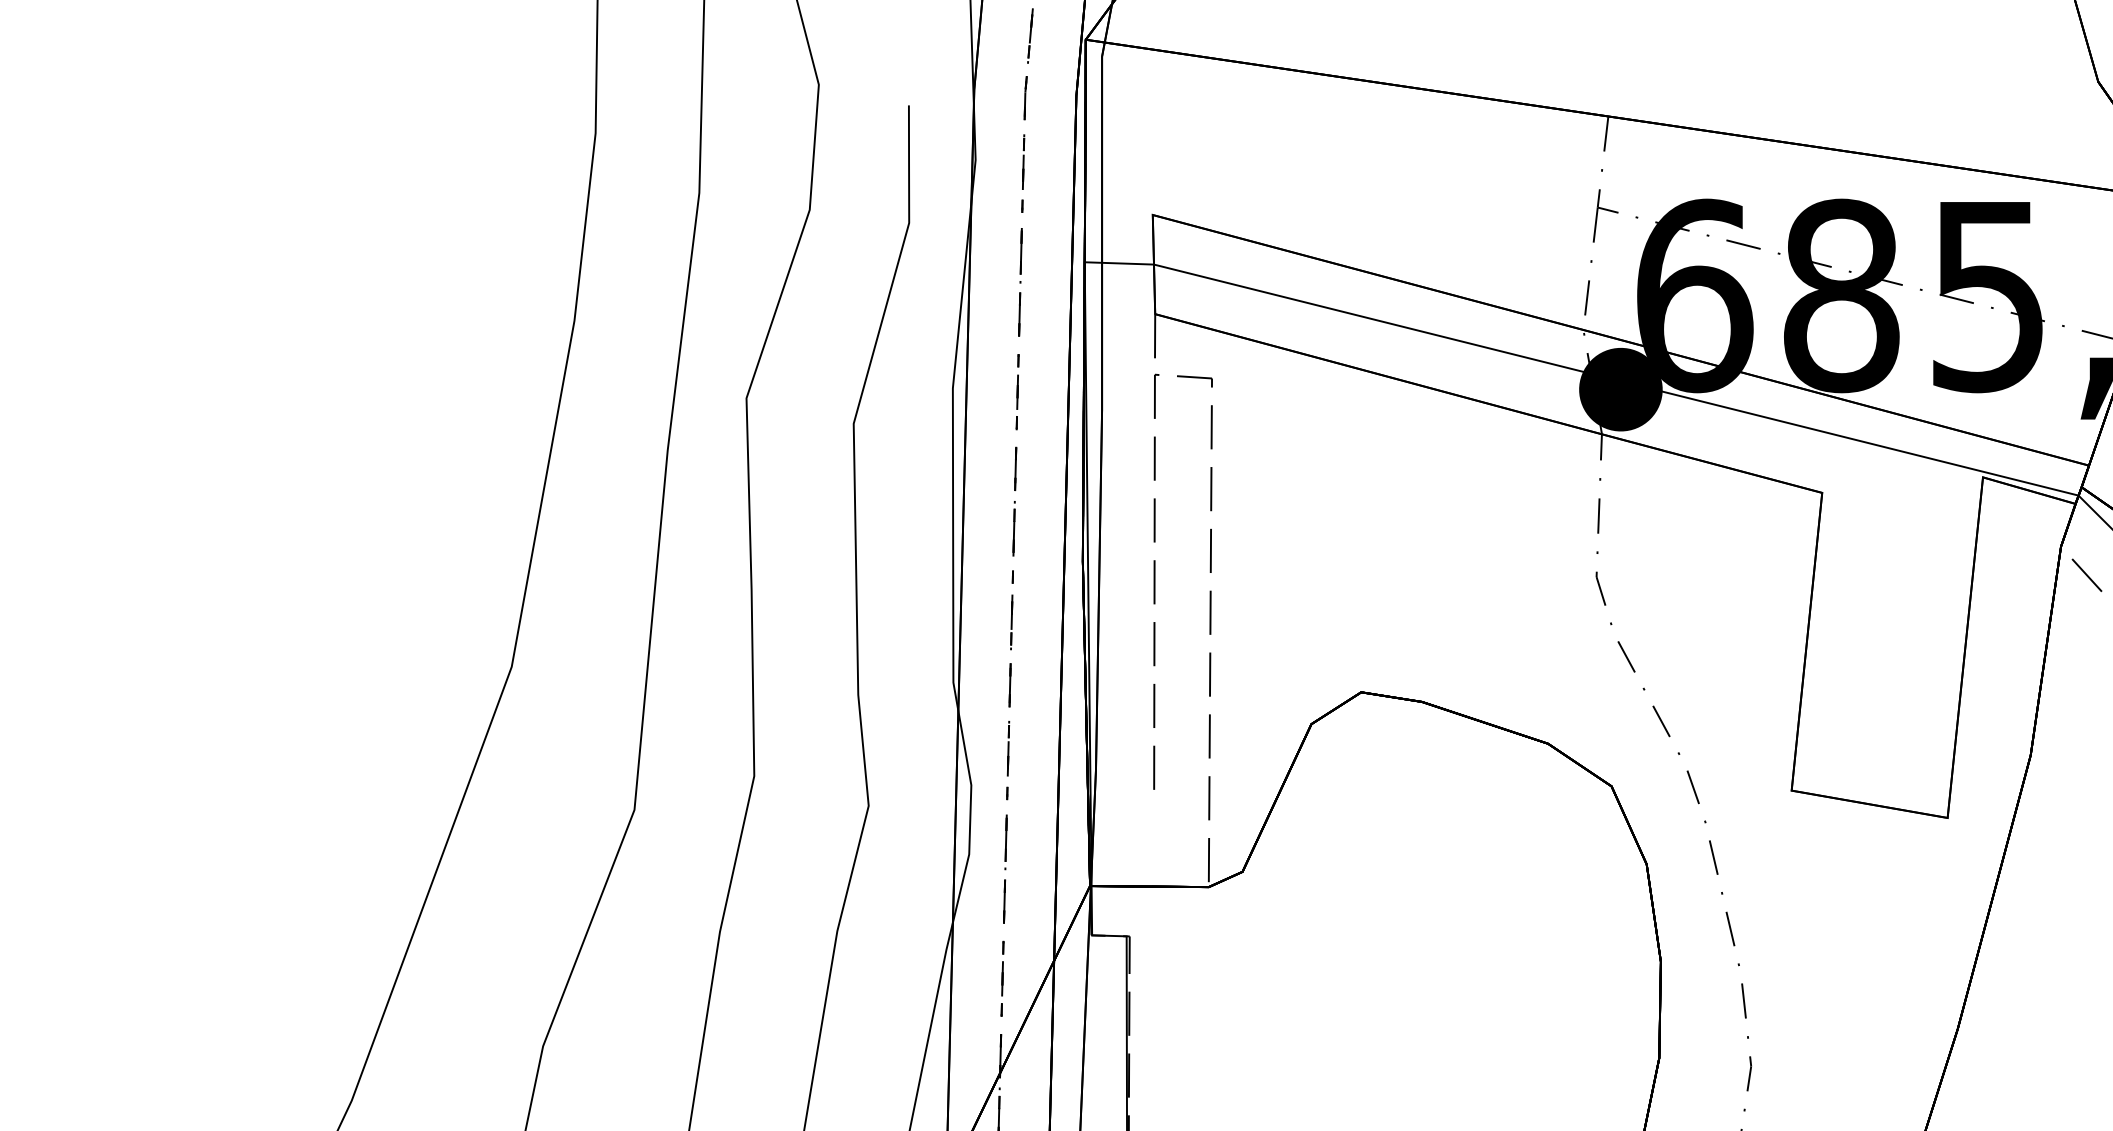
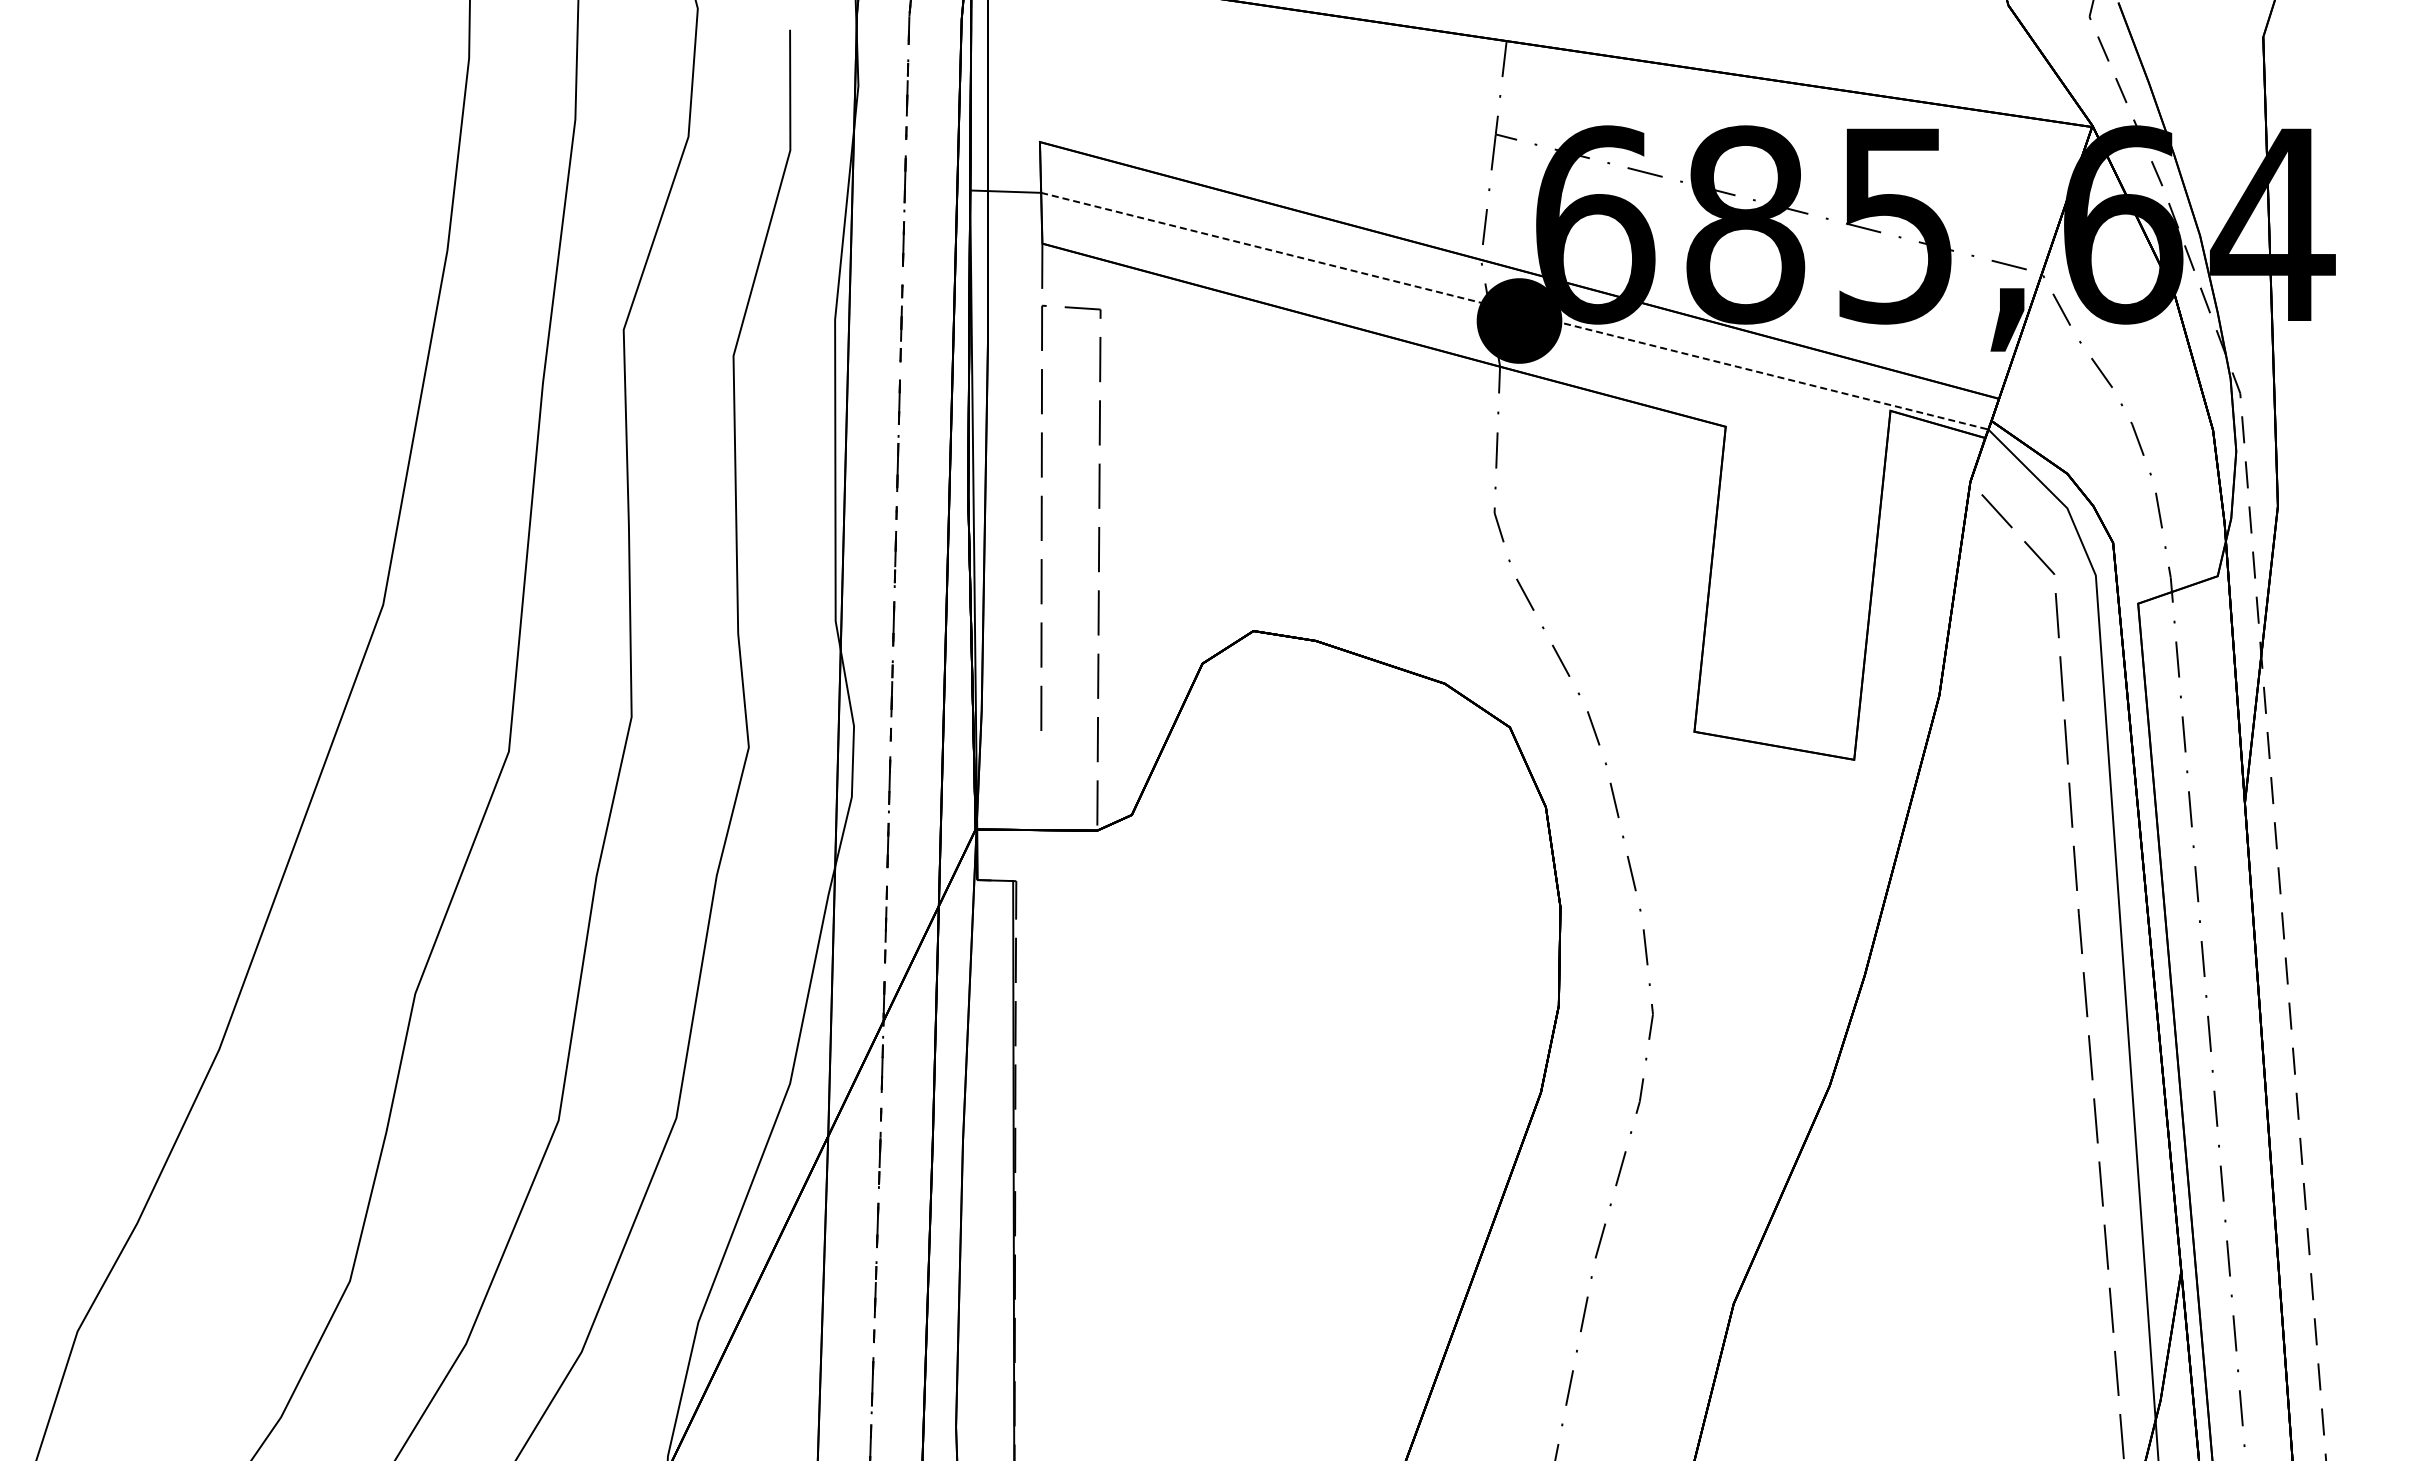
line: (1616, 380) -> (1515, 311), solid -> dashed

